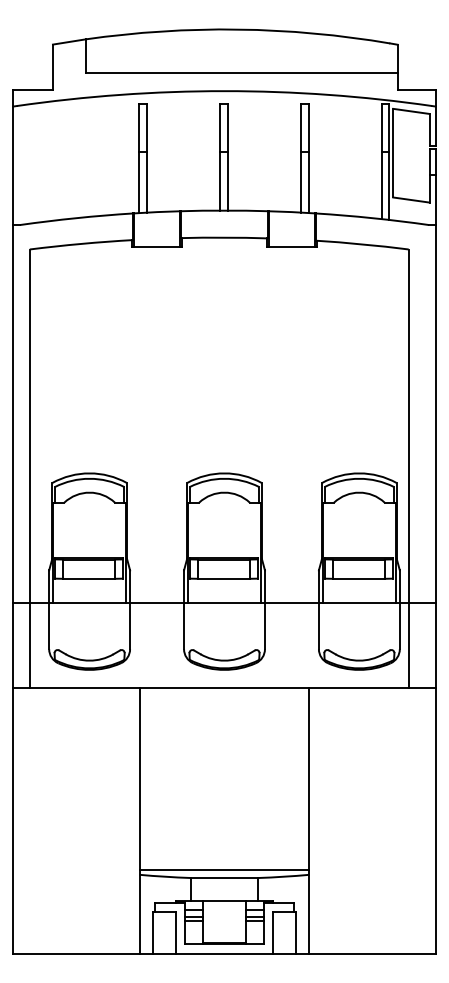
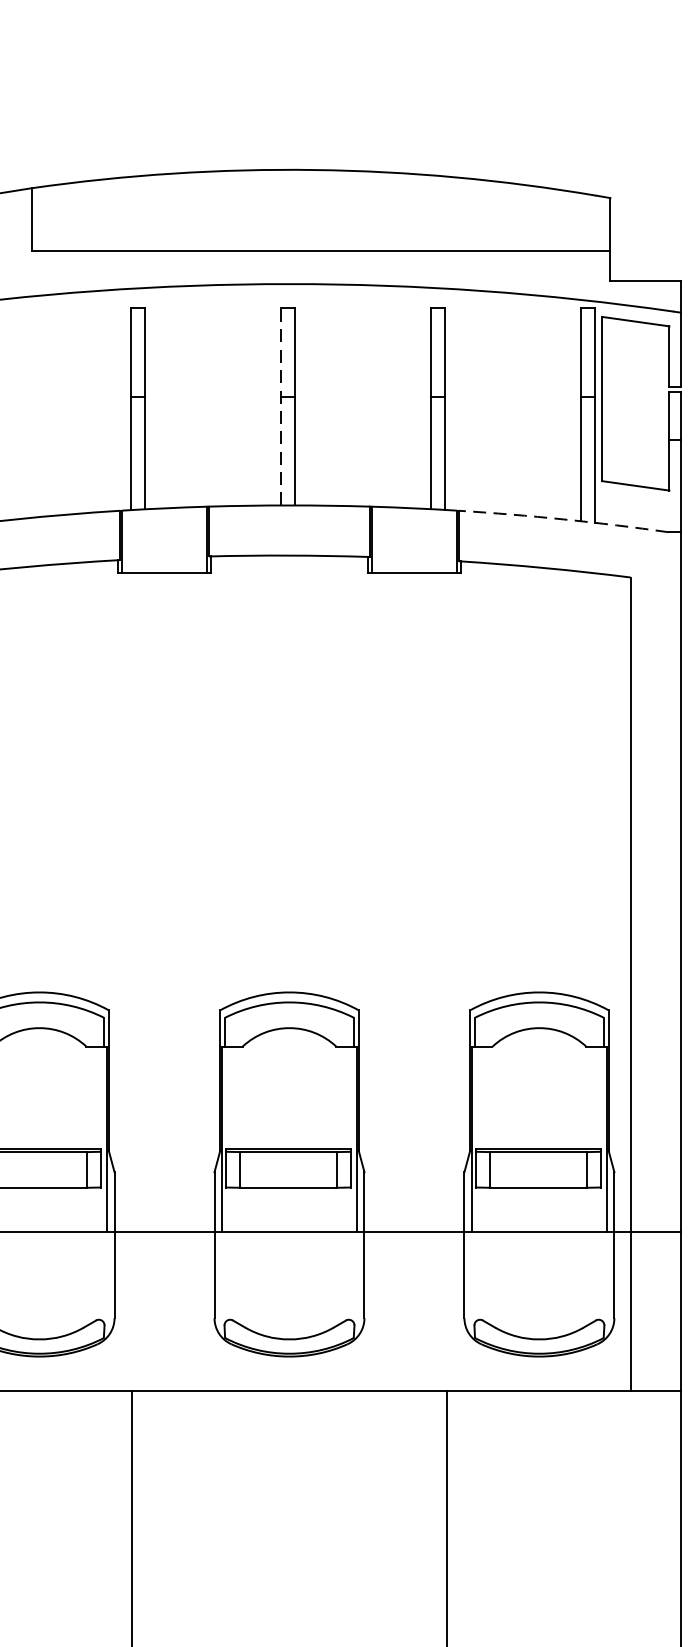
line: (219, 156) -> (280, 405), solid -> dashed
arc: (372, 218) -> (563, 520), solid -> dashed

